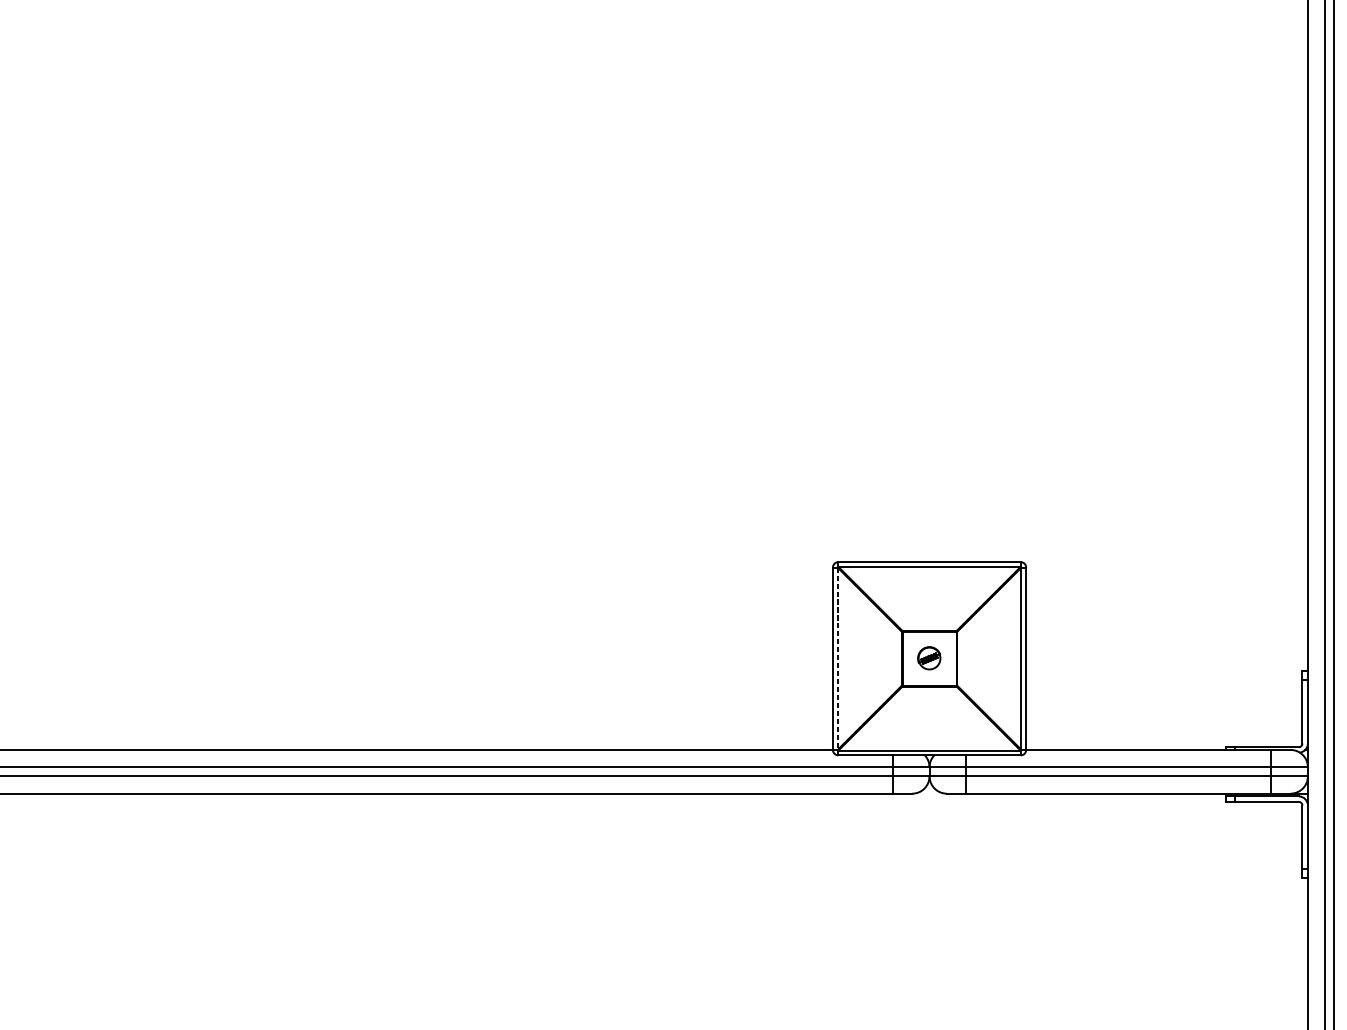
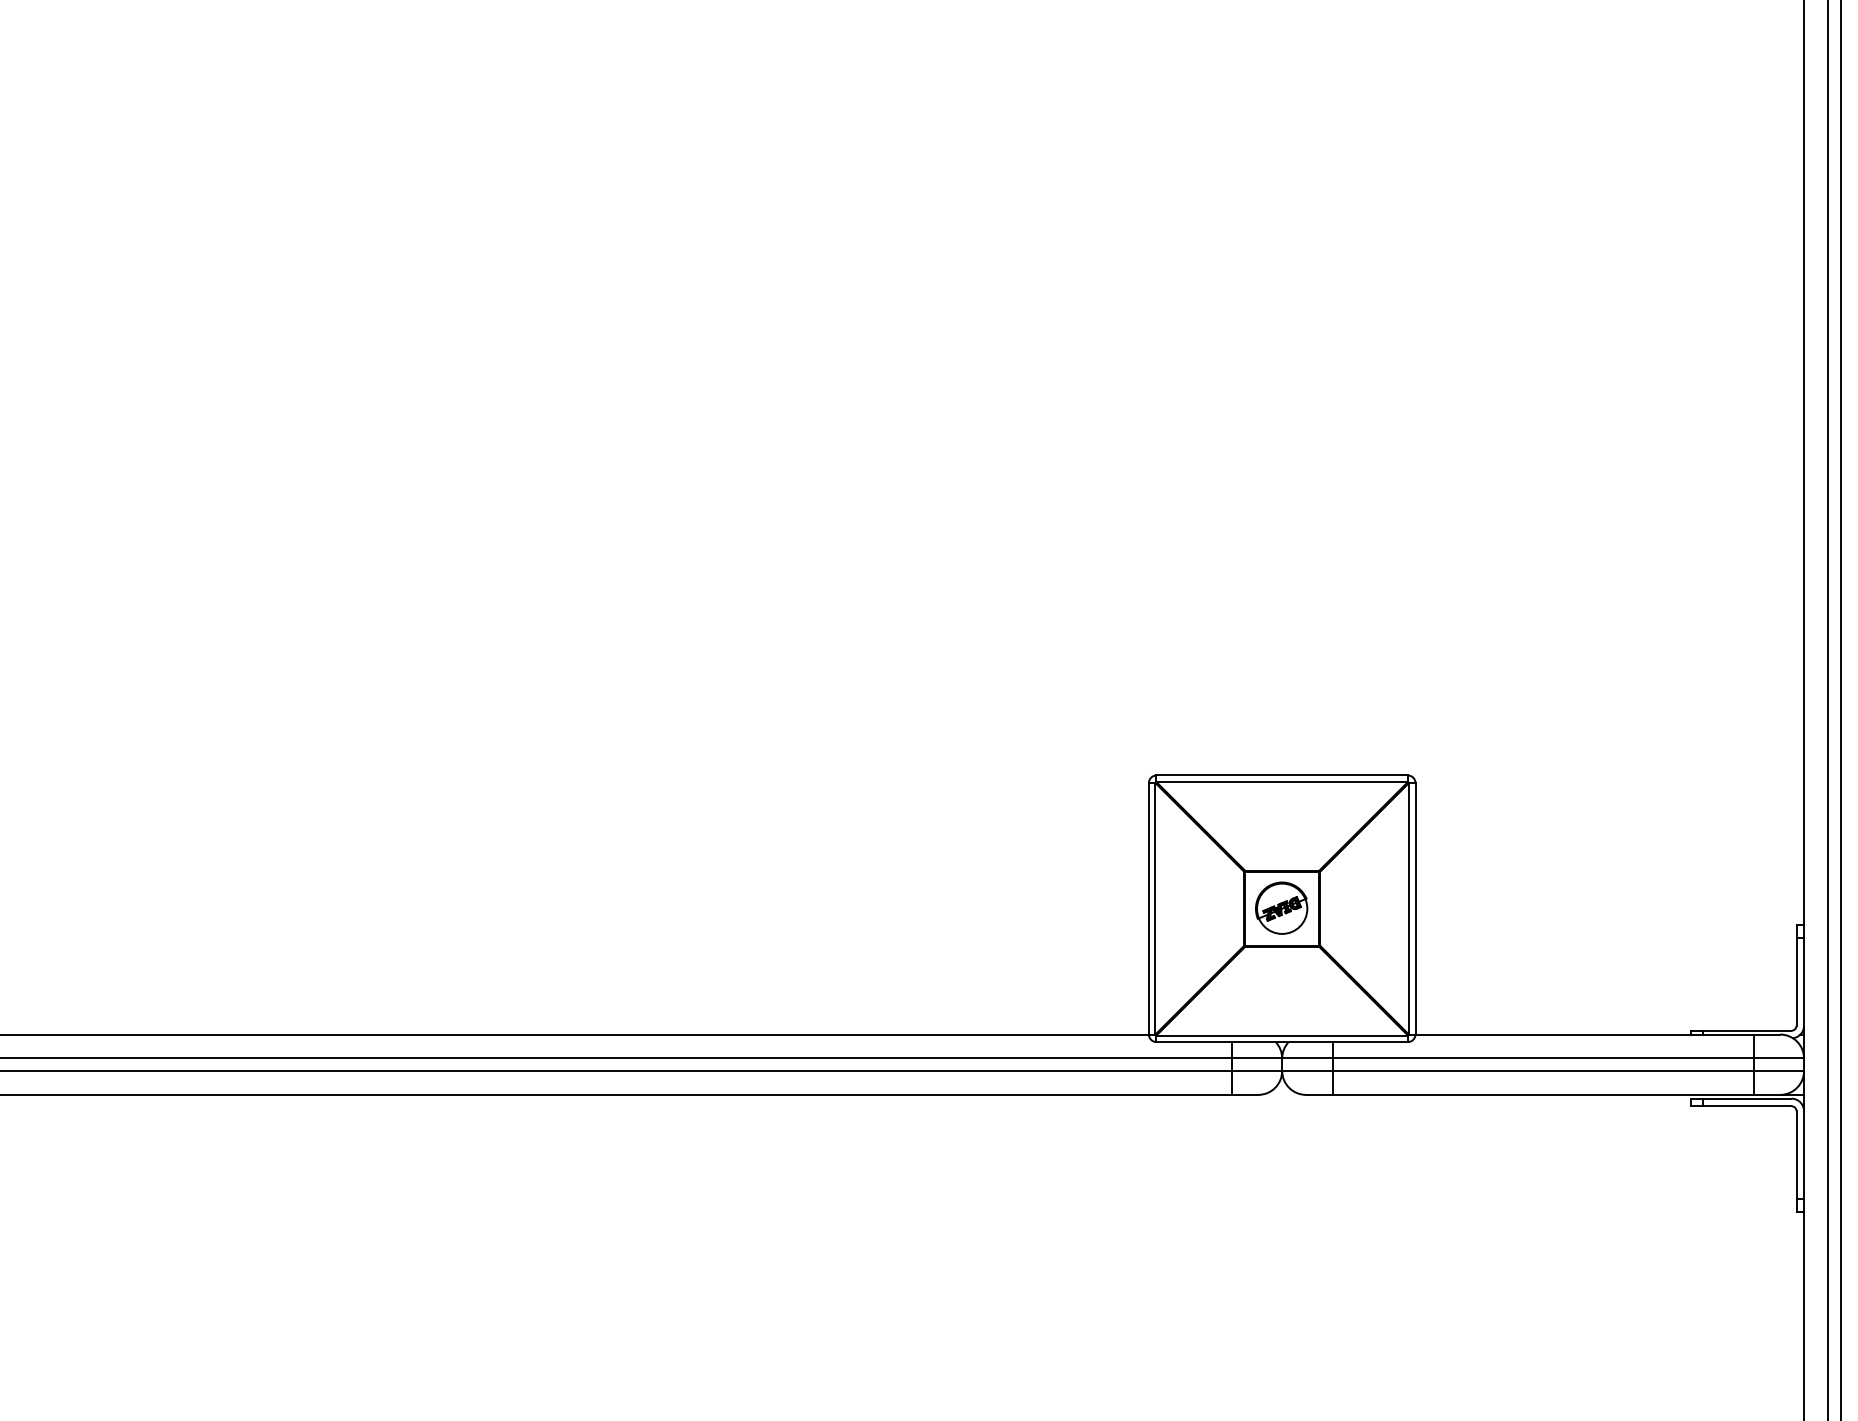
part: (929, 657) -> (1281, 907), size x1.67
line: (837, 658) -> (1155, 908), dashed -> solid

